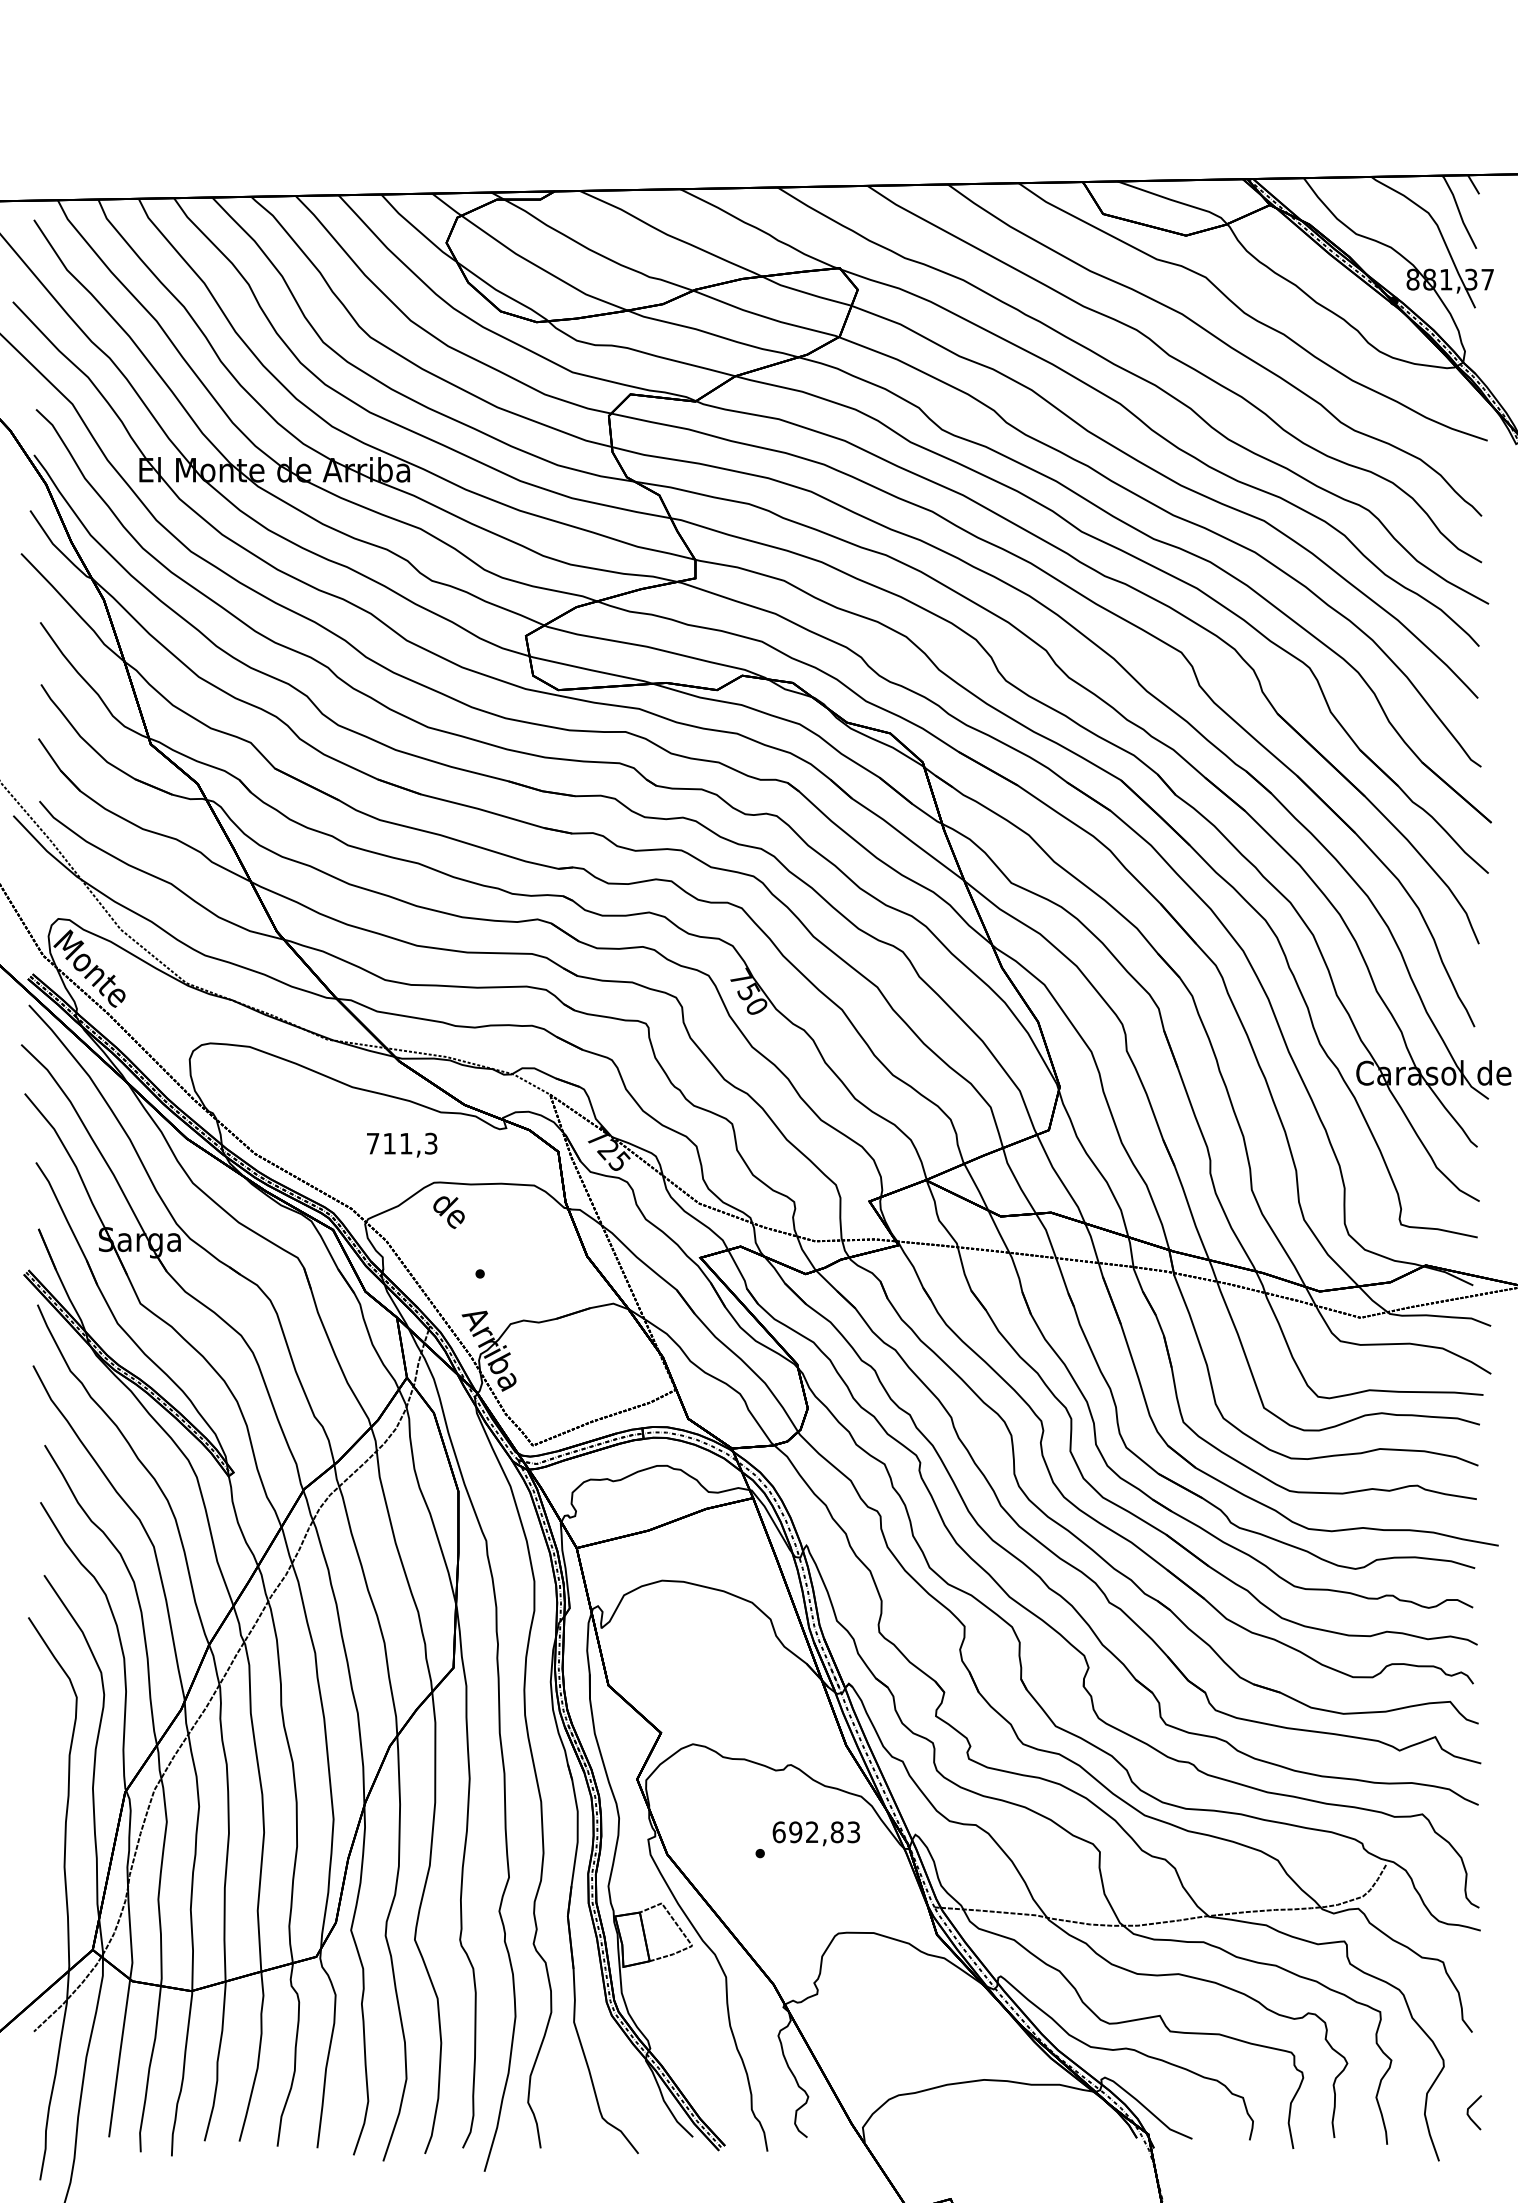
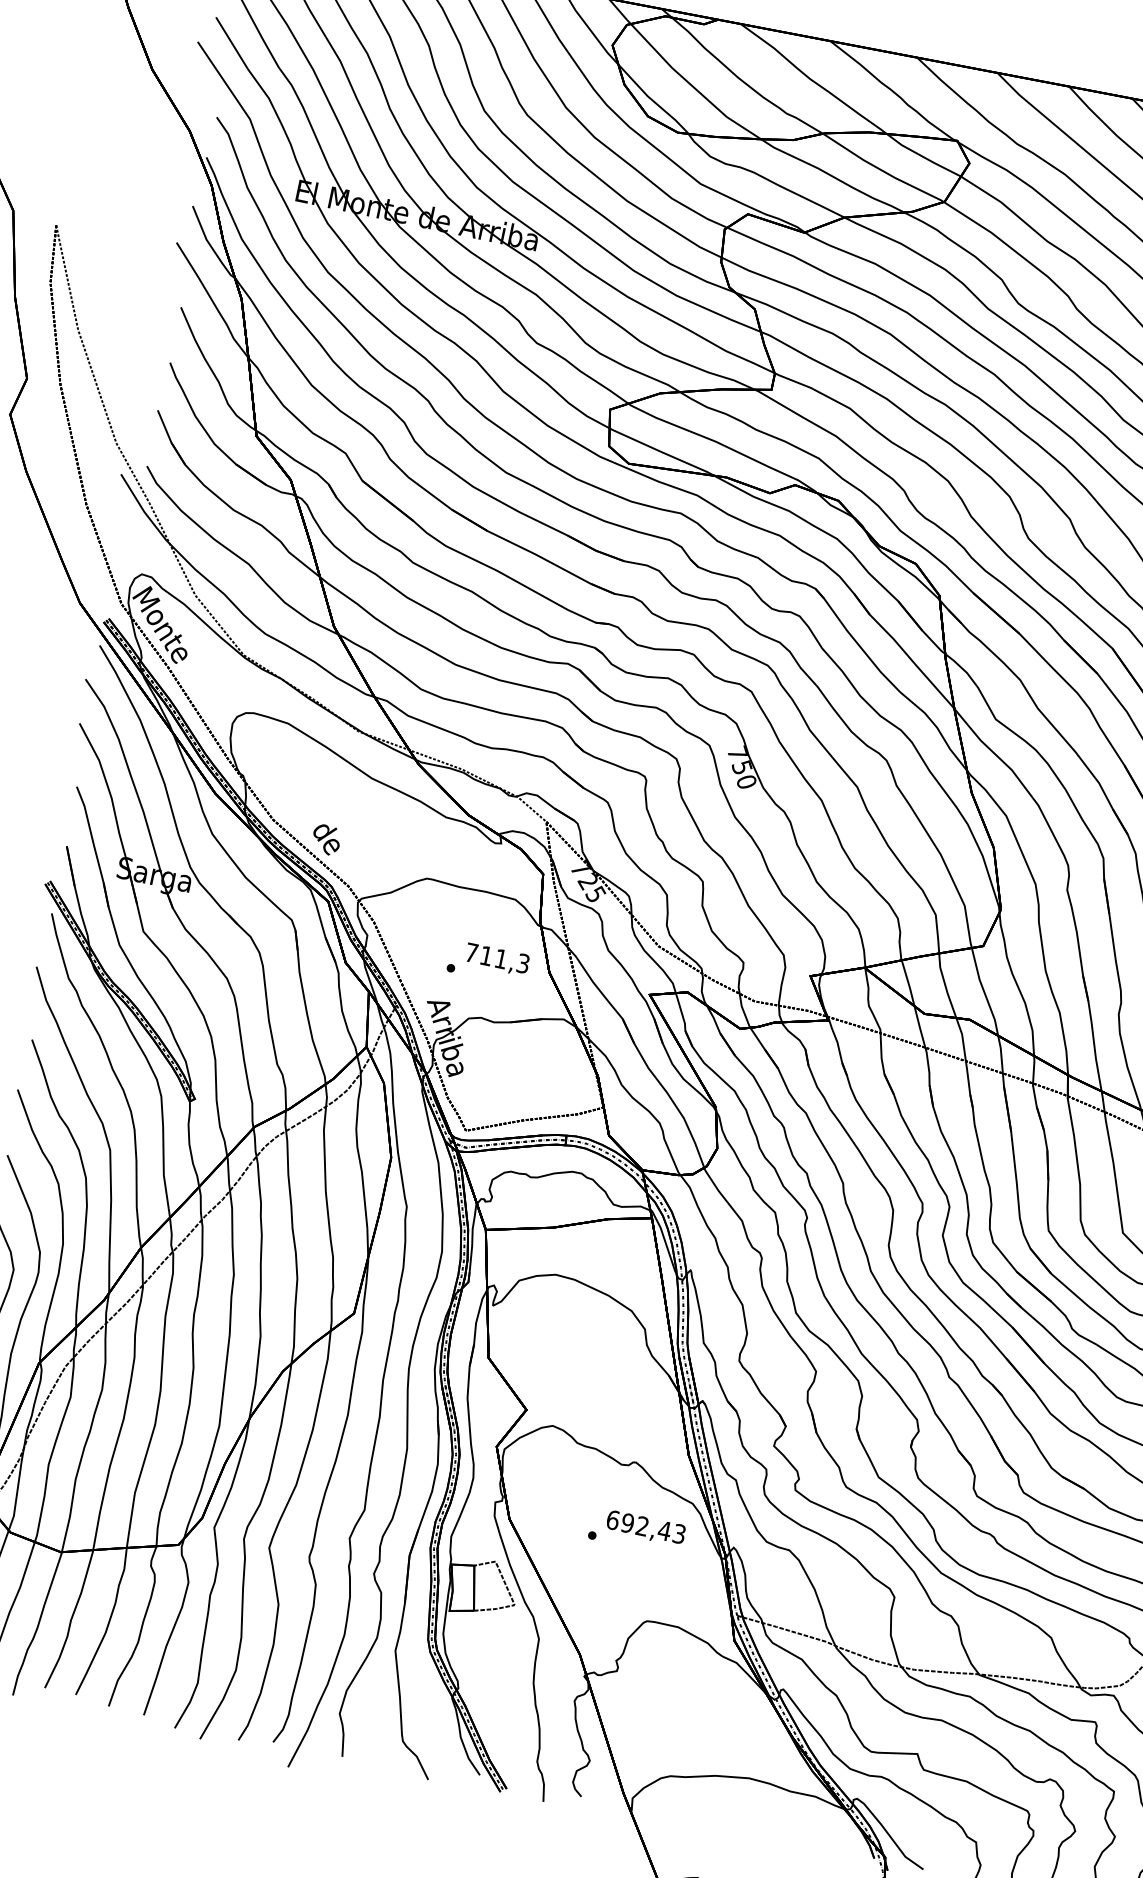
text: (402, 1144) -> (497, 959), moved
text: (448, 1212) -> (325, 839), moved
text: (837, 1832) -> (664, 1531), 692,83 -> 692,43

